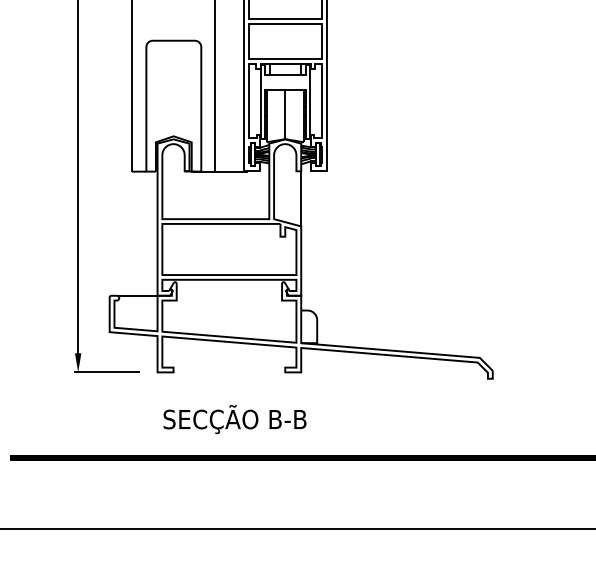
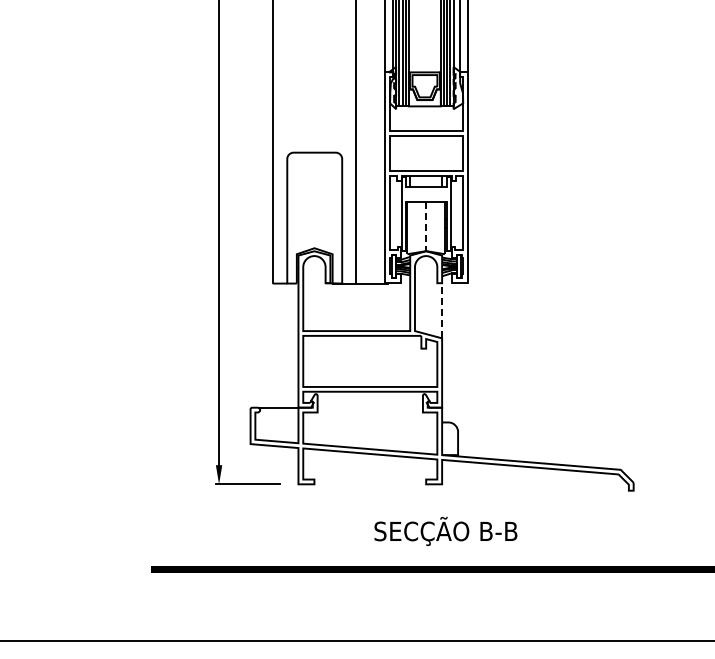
line: (285, 115) -> (426, 227), solid -> dashed
line: (301, 198) -> (442, 310), solid -> dashed
text: (234, 419) -> (445, 531), moved

